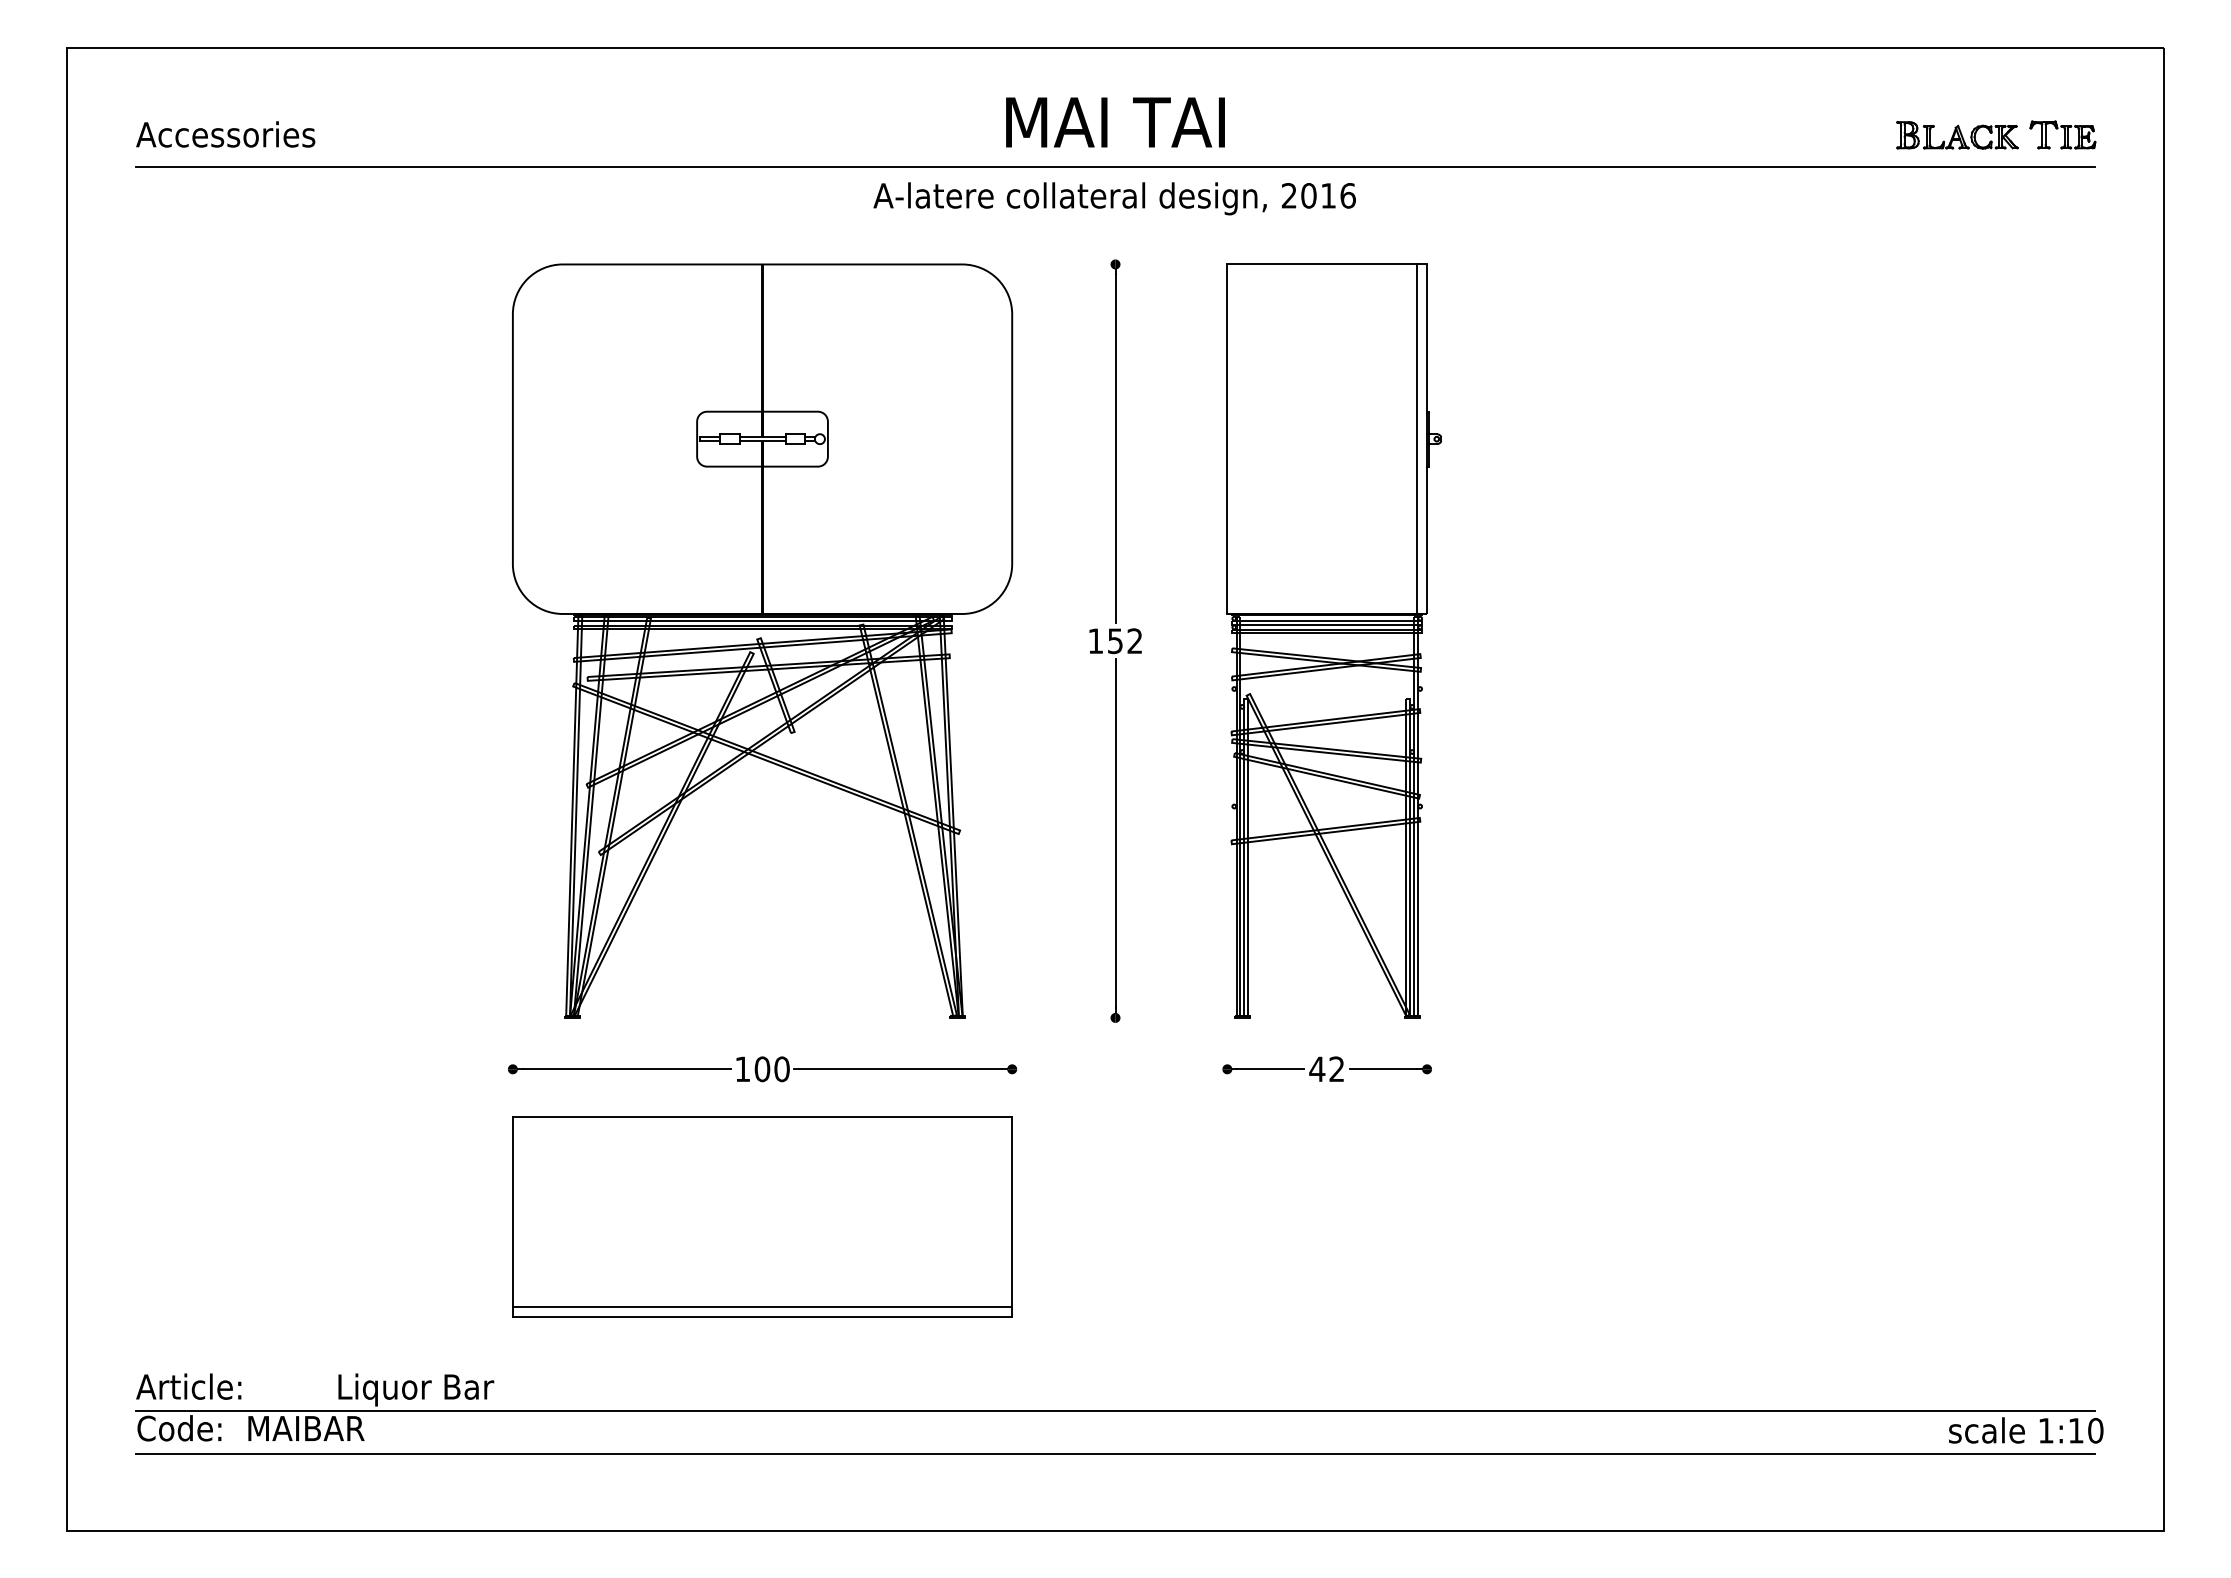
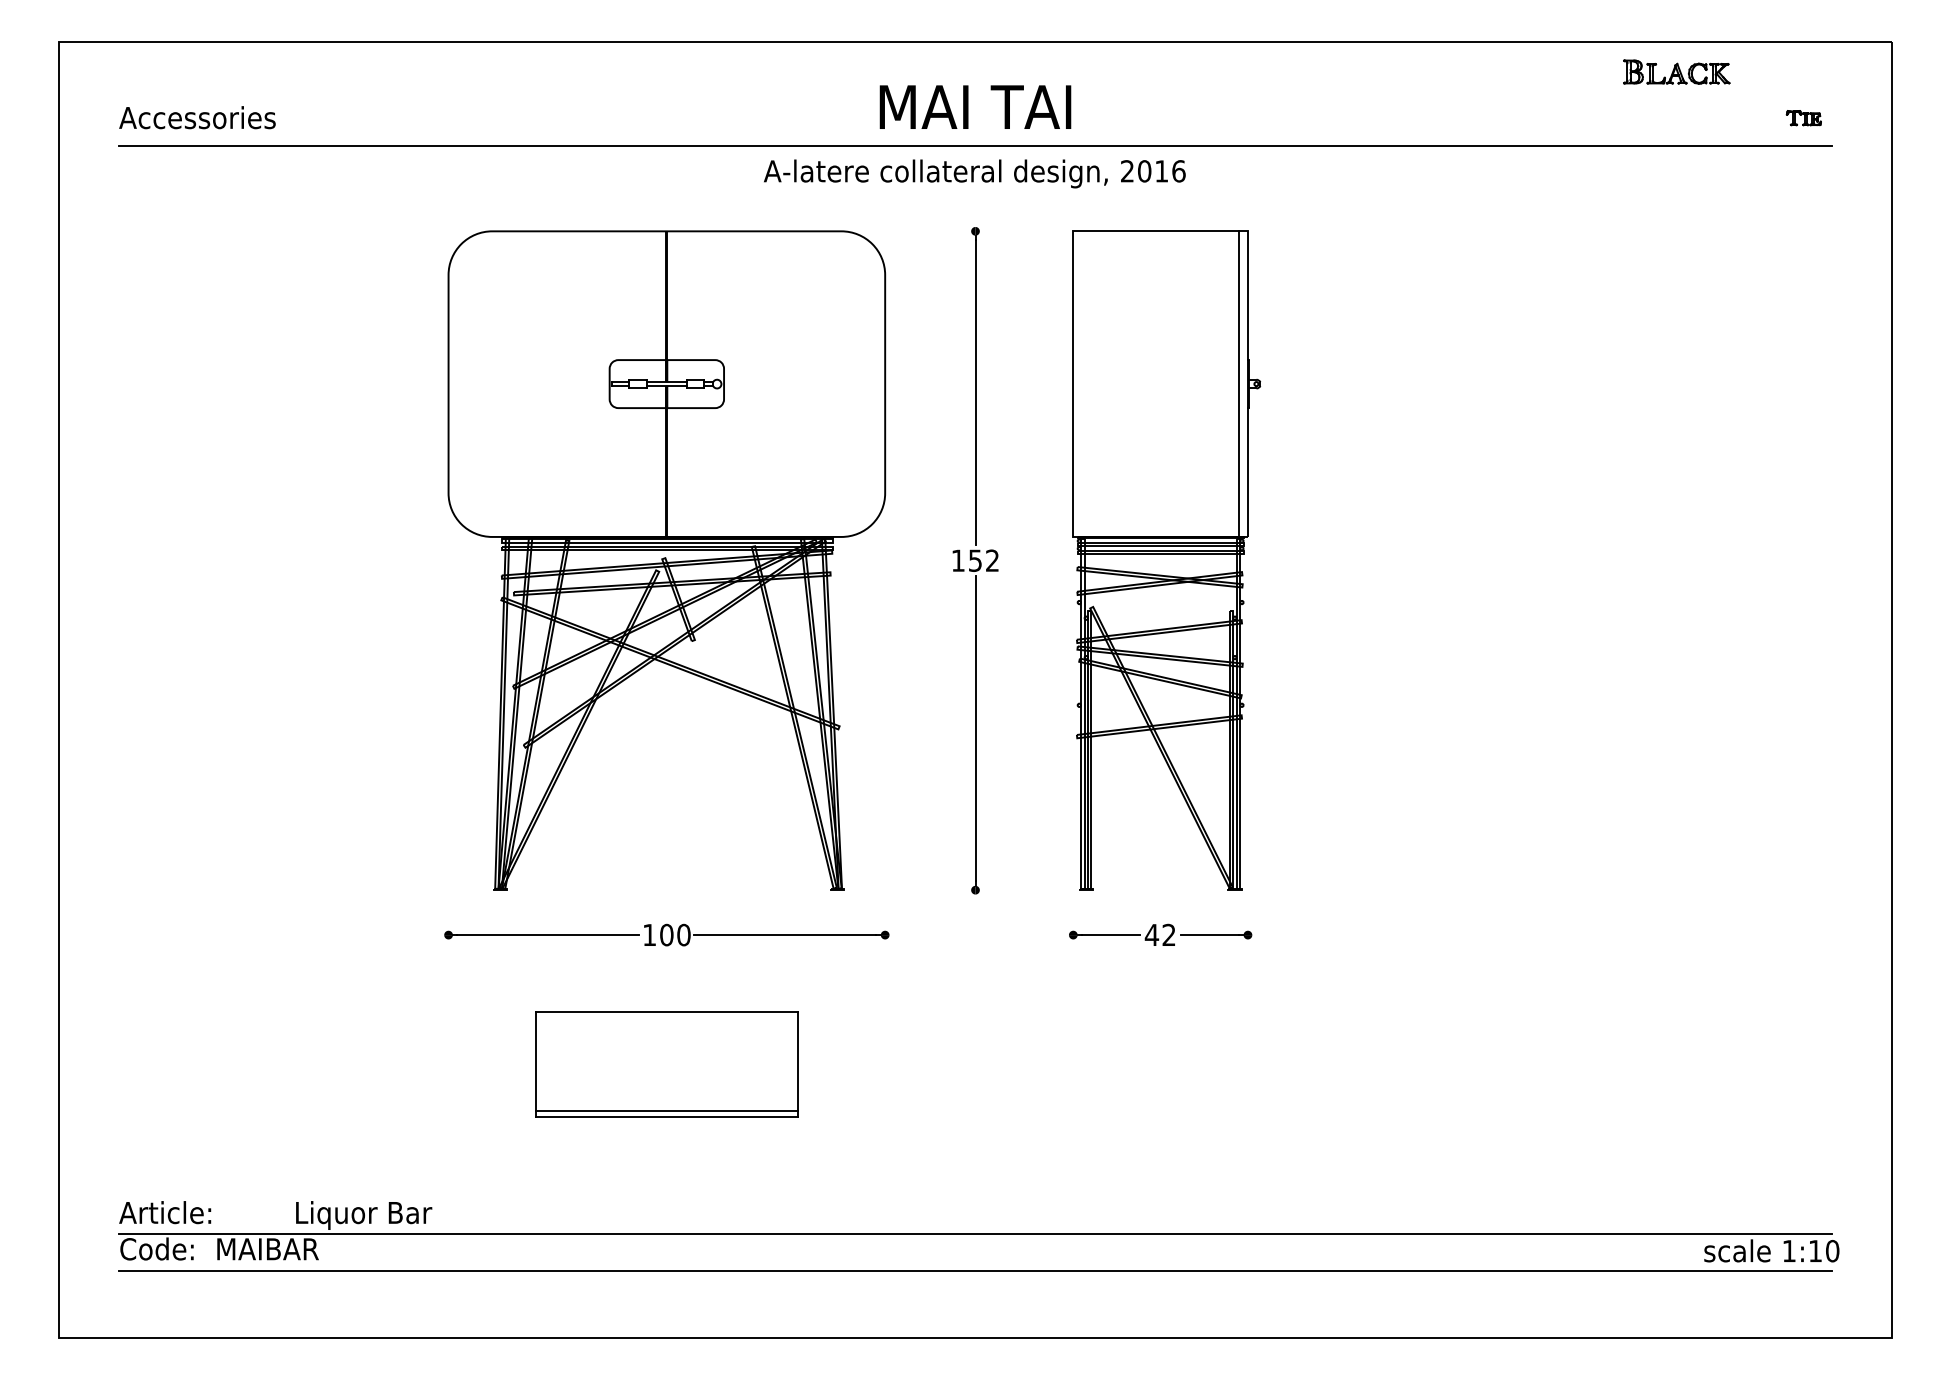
part: (2062, 134) -> (1803, 117), size x0.6
part: (1957, 135) -> (1676, 72), moved
part: (762, 1216) -> (666, 1063), size x0.6

